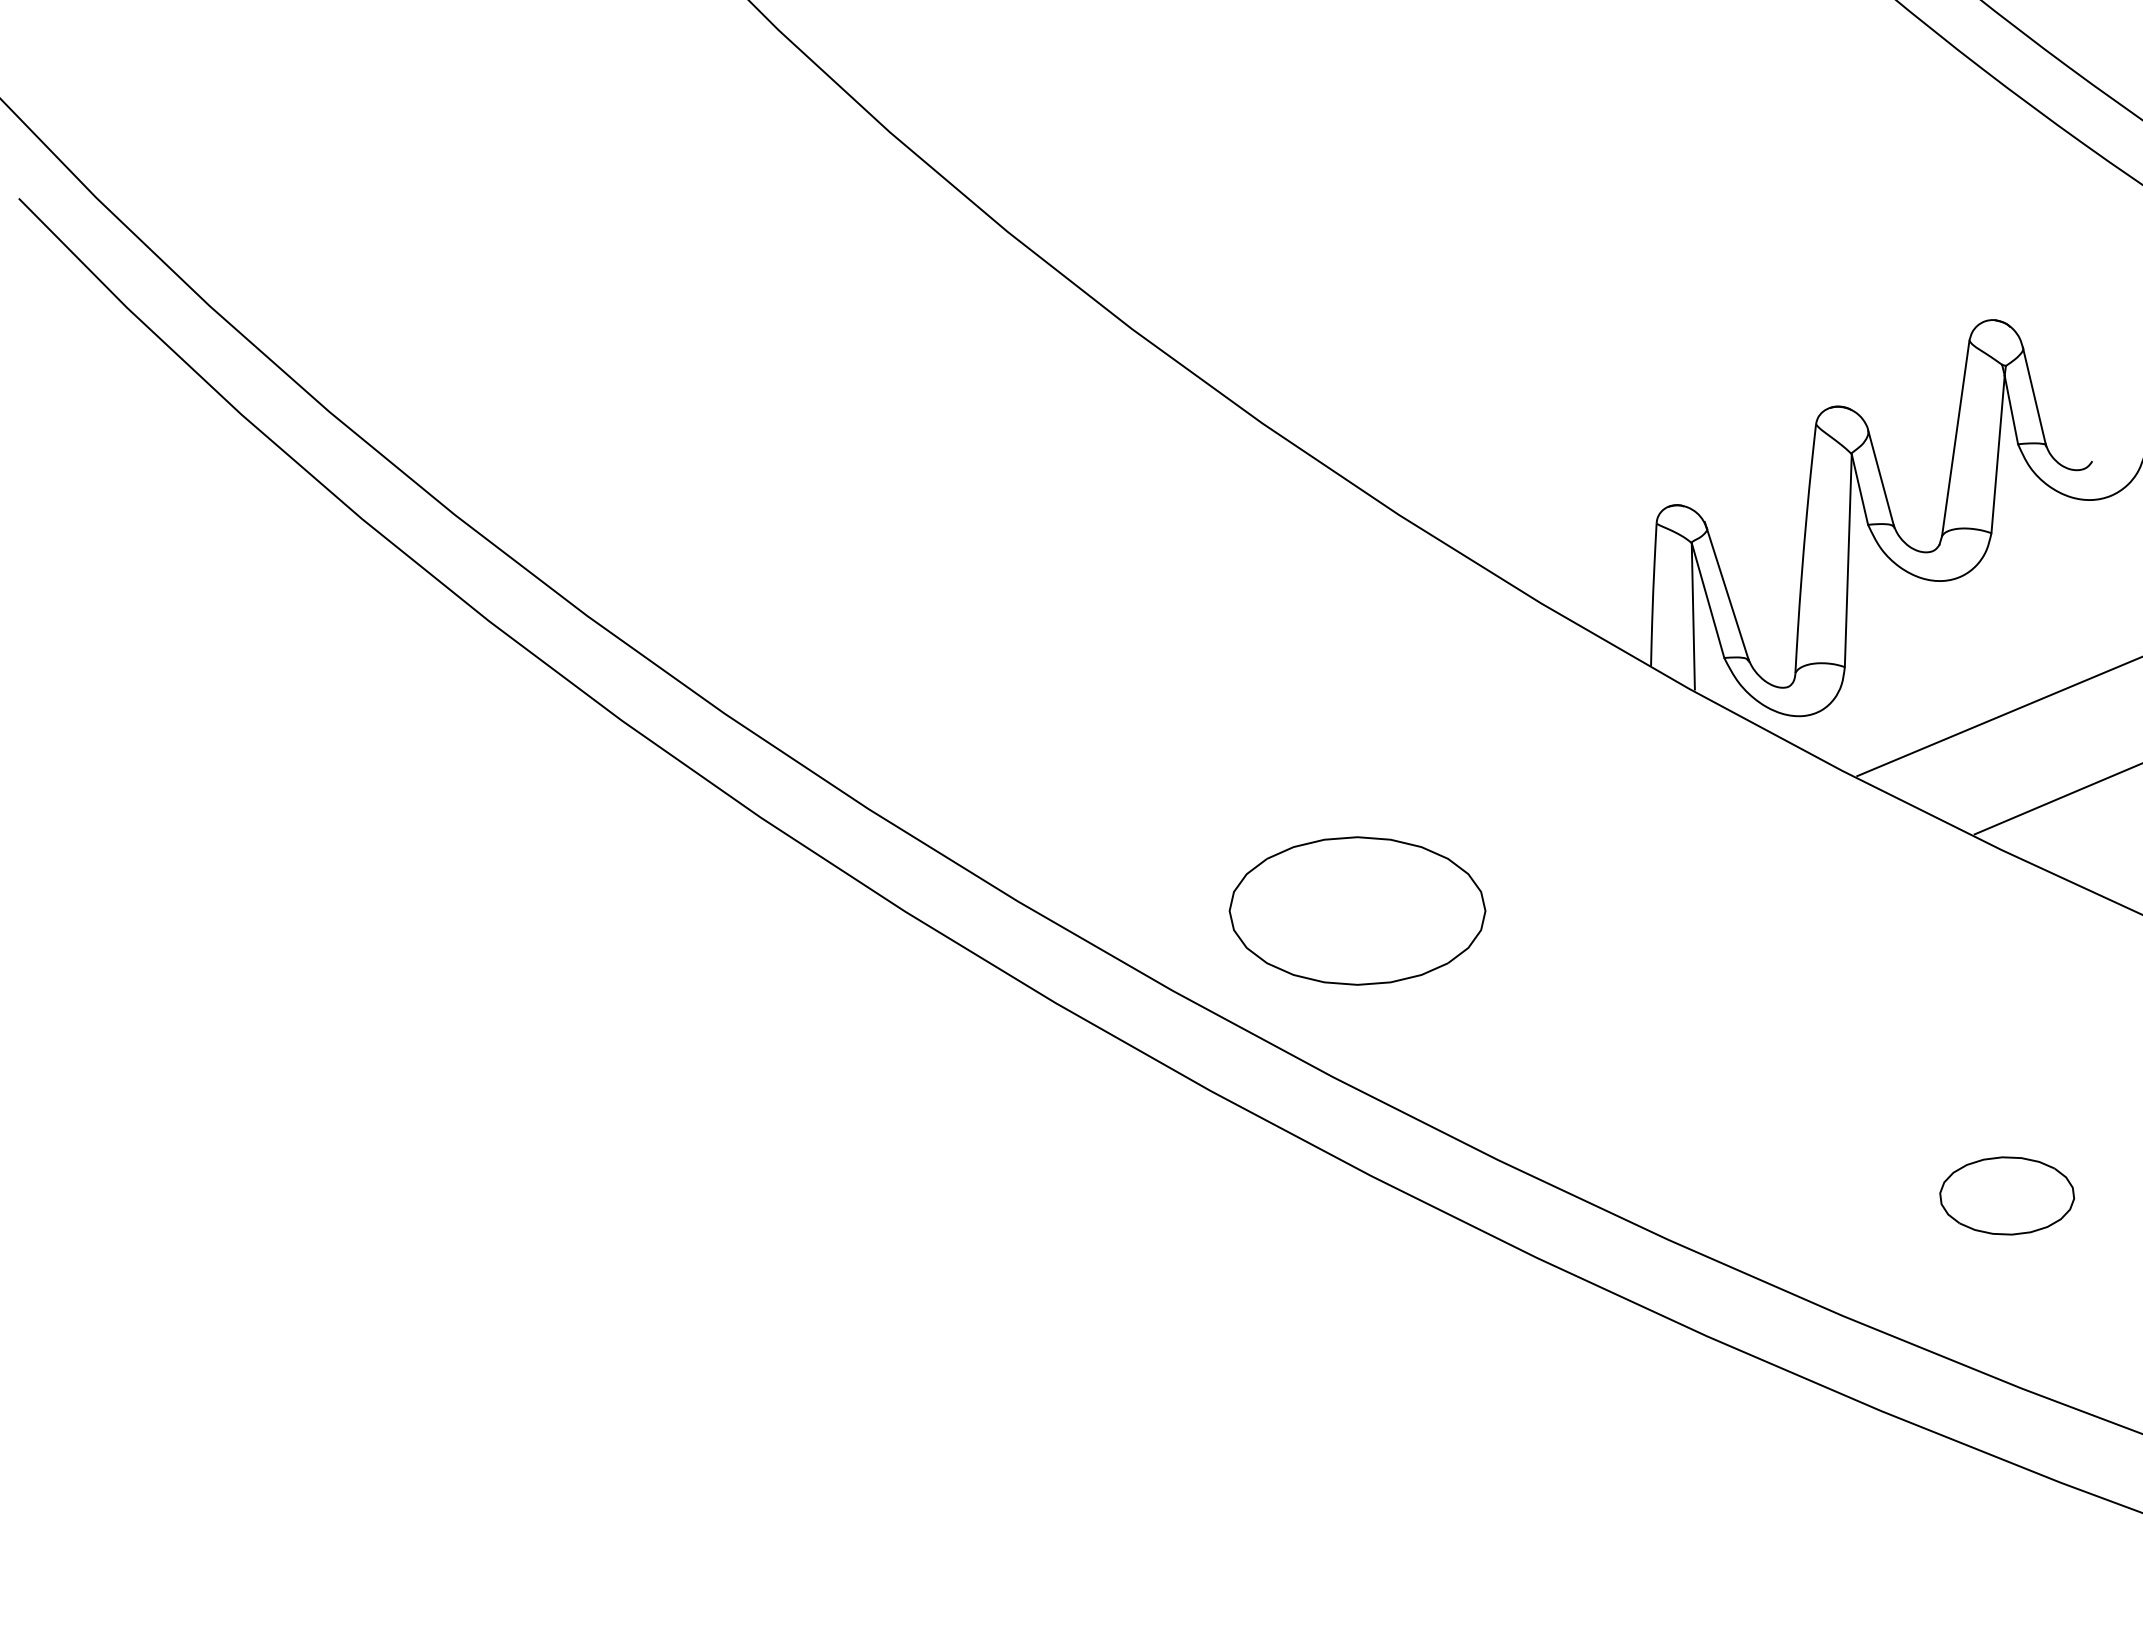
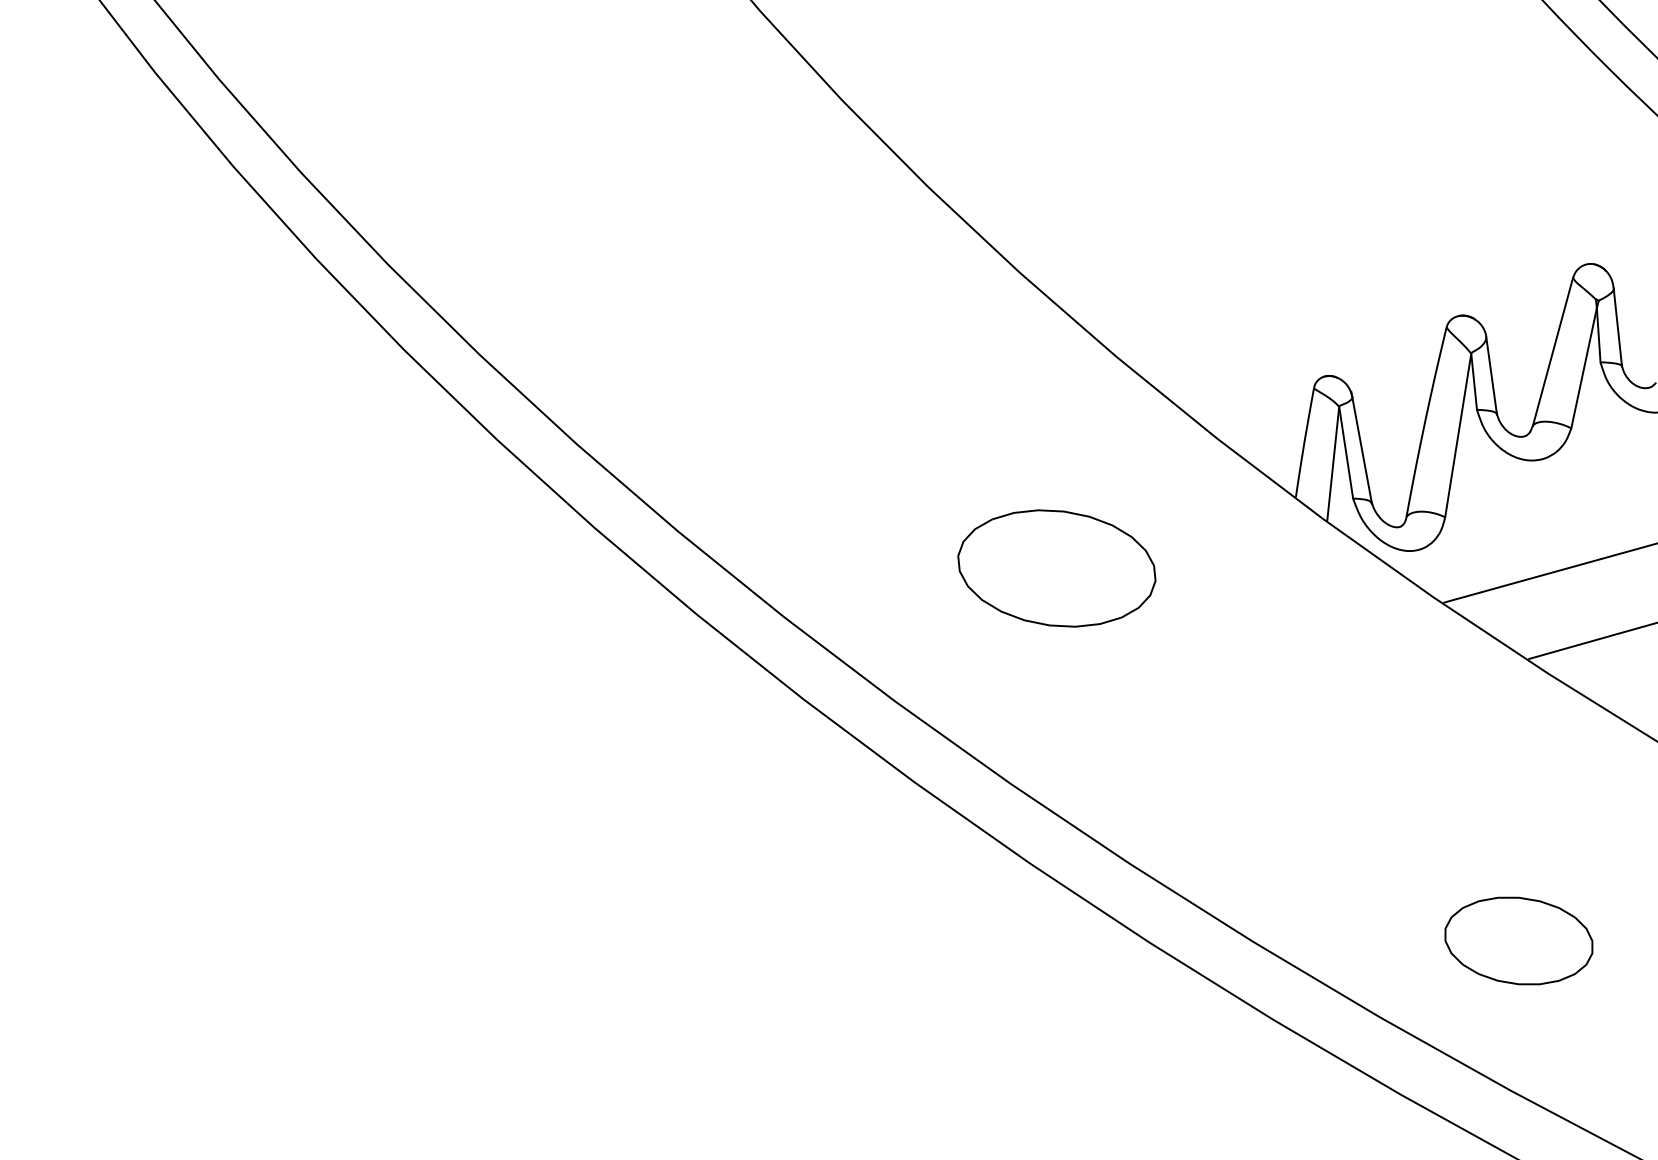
part: (1357, 910) -> (1056, 568), moved
part: (2006, 1195) -> (1518, 940), size x1.43

